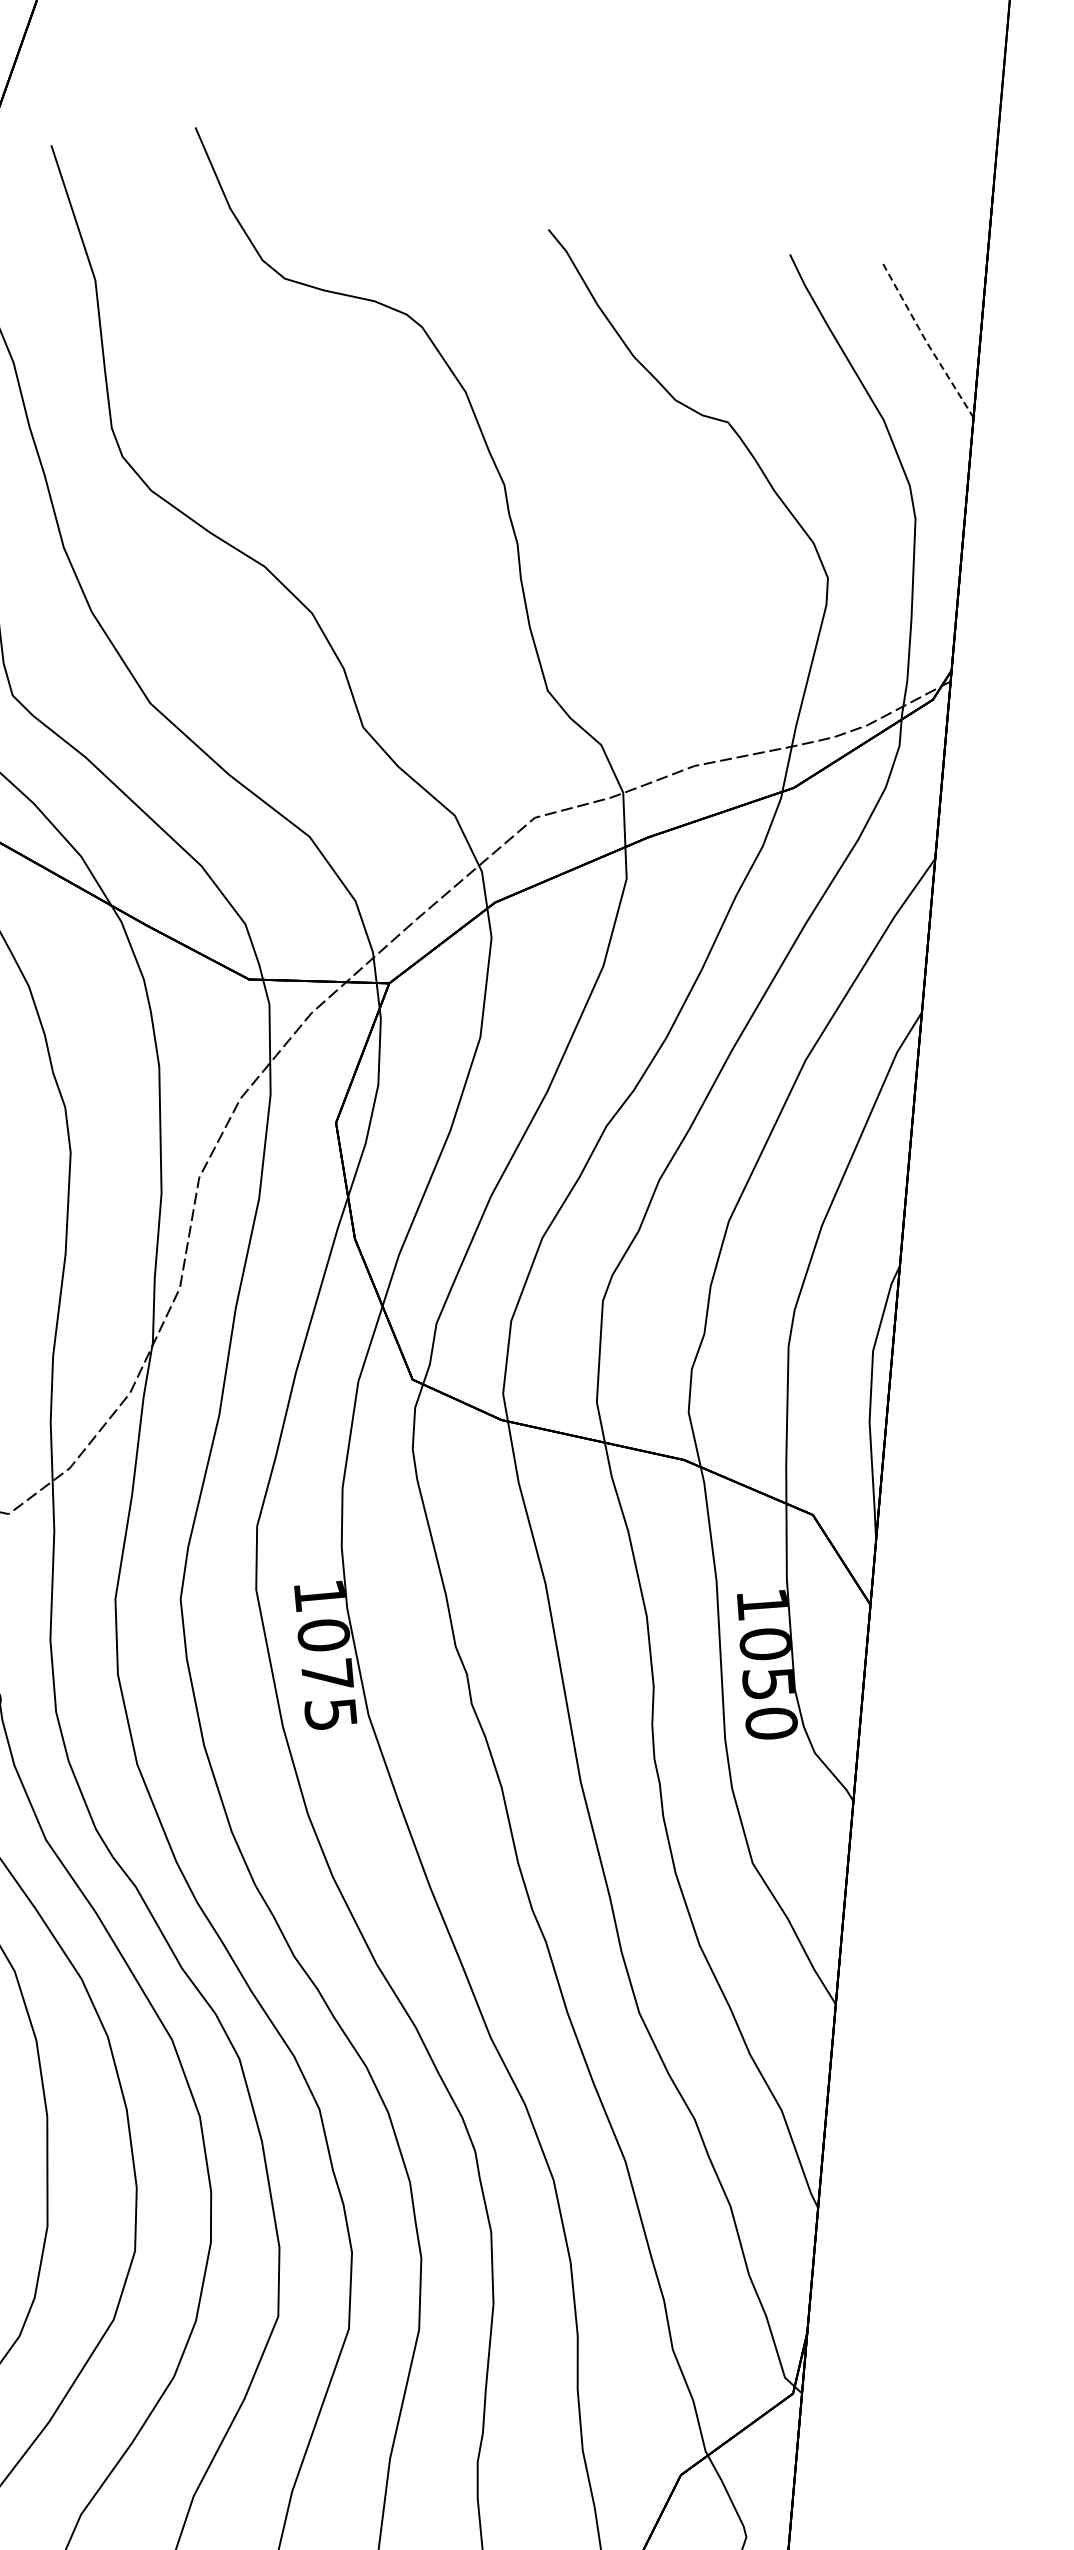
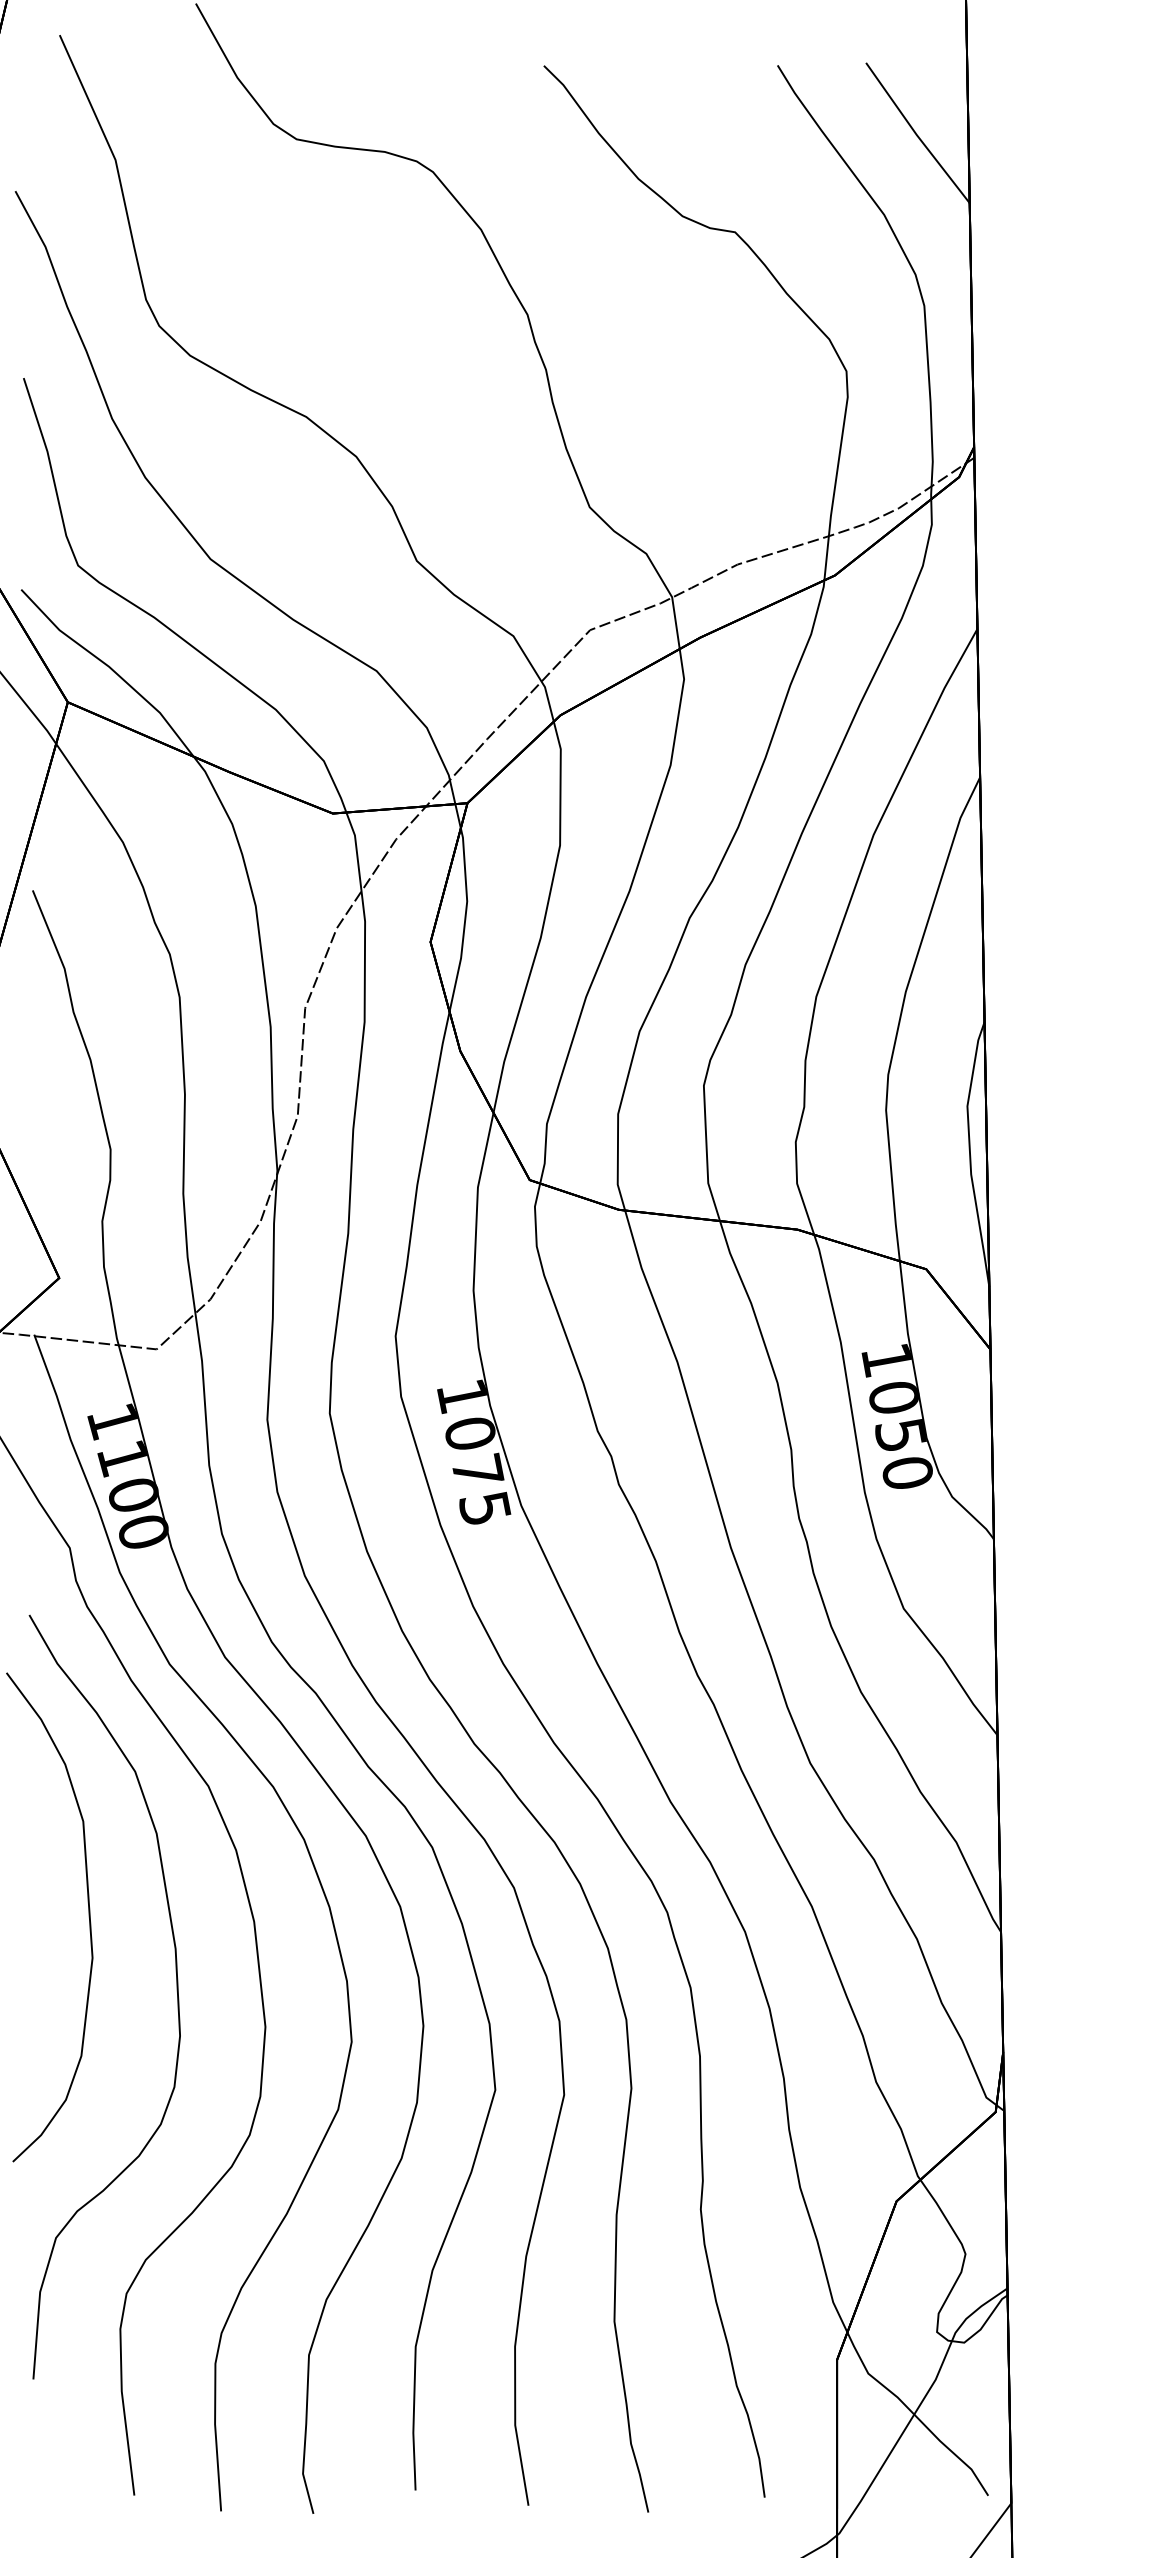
line: (925, 342) -> (916, 135), dashed -> solid

